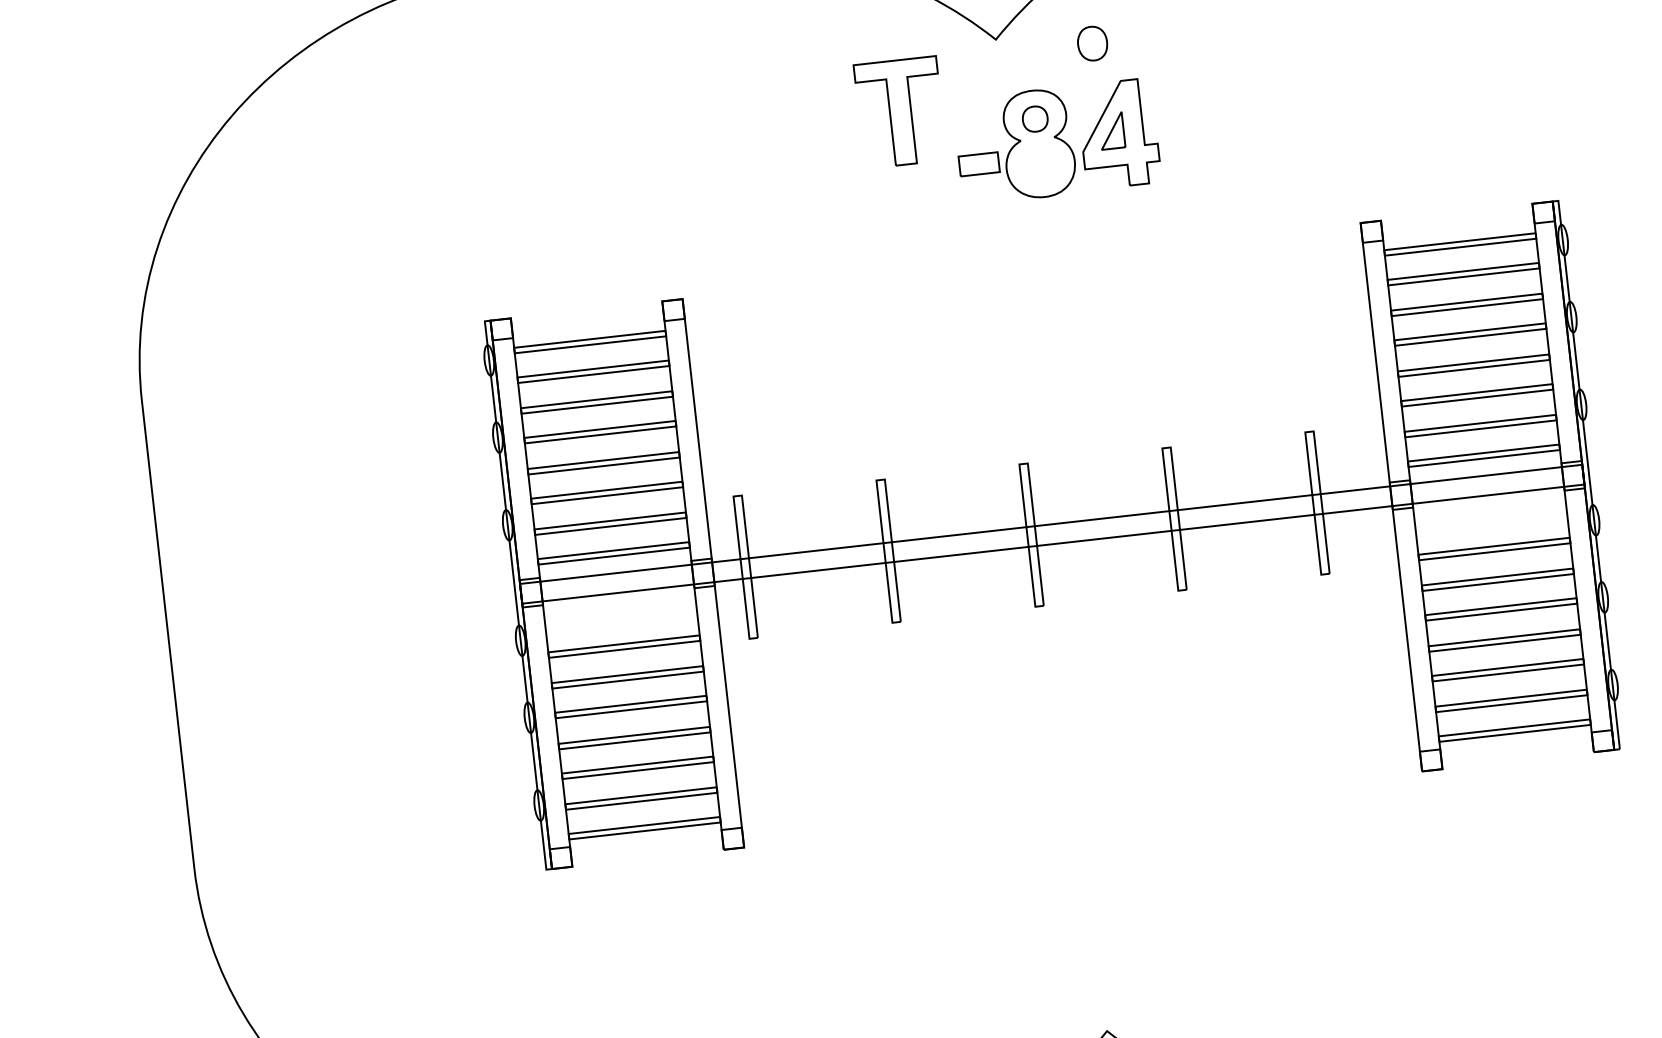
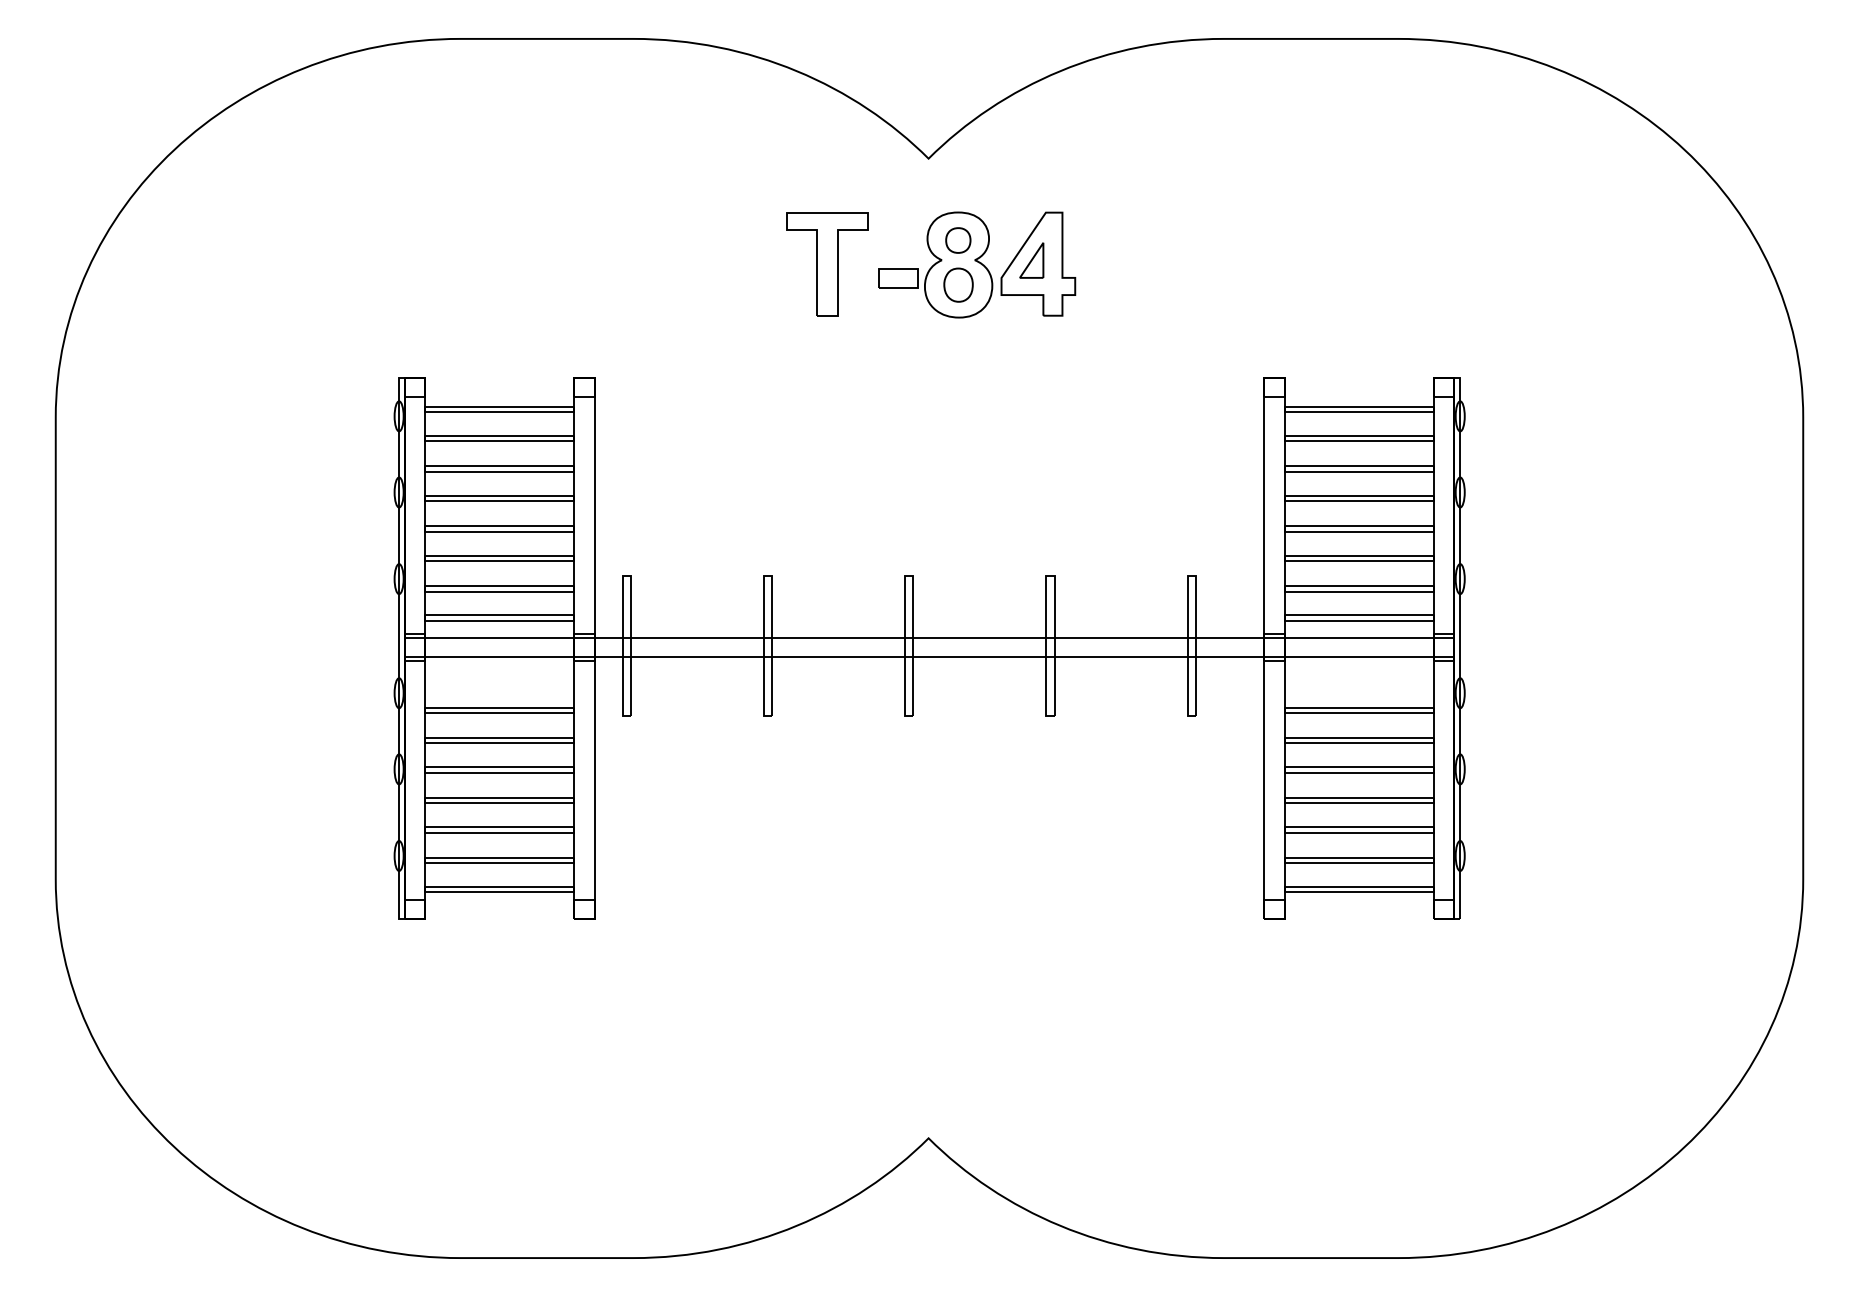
part: (1092, 42) -> (958, 284), moved
part: (900, 112) -> (827, 264), moved

